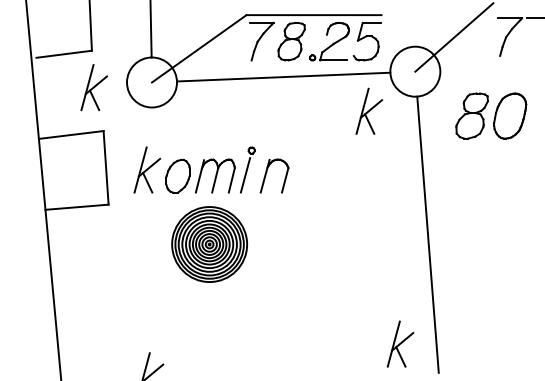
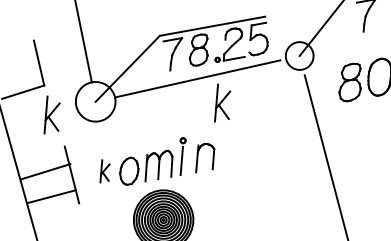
circle: (415, 71) -> (299, 55), size x0.7
part: (369, 110) -> (221, 101), moved
line: (70, 134) -> (45, 171), moved
part: (147, 169) -> (104, 170), size x0.6
line: (76, 206) -> (51, 196), moved

